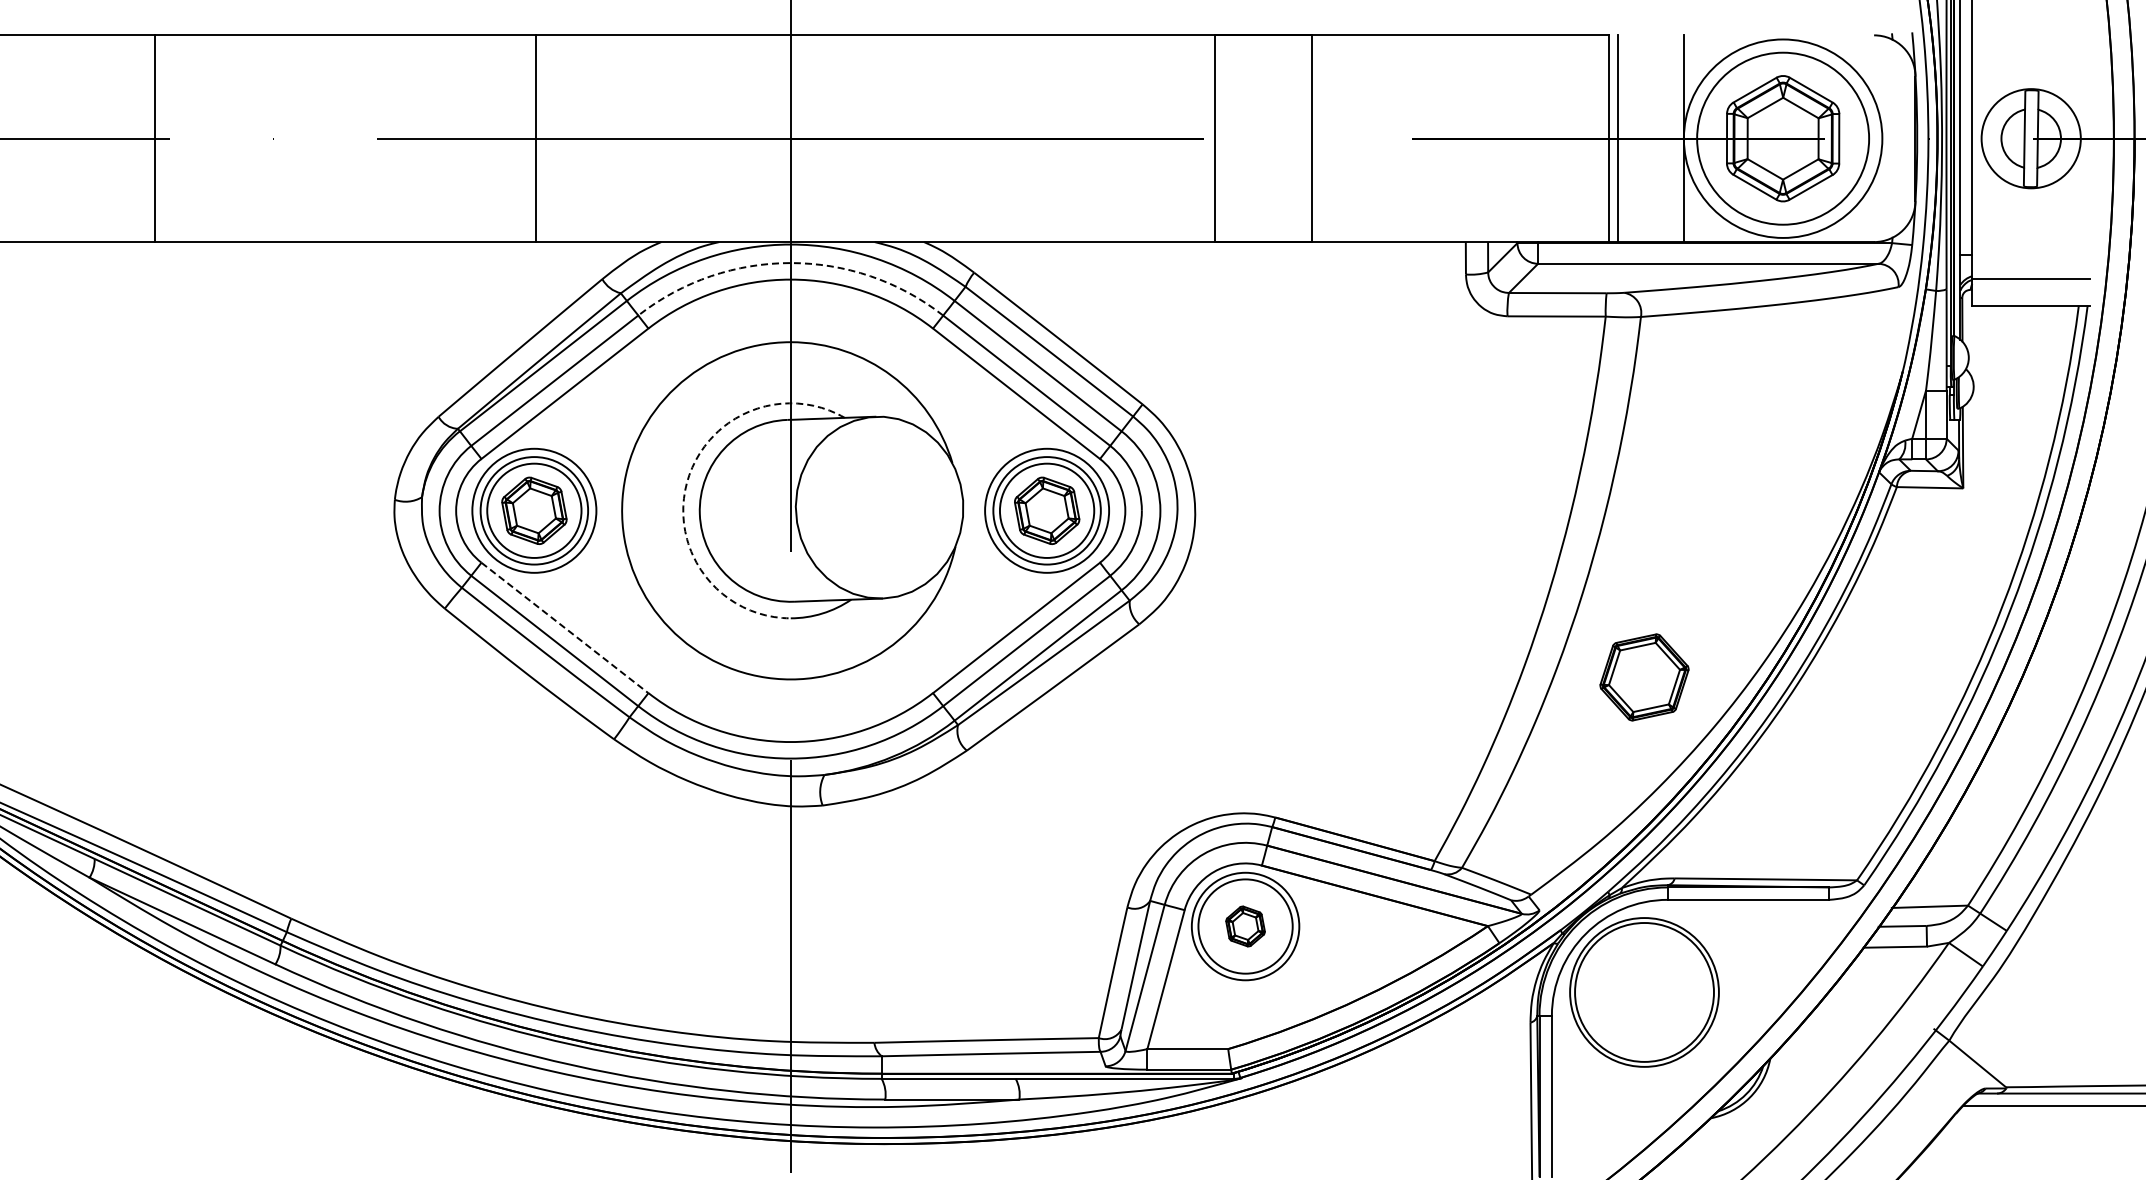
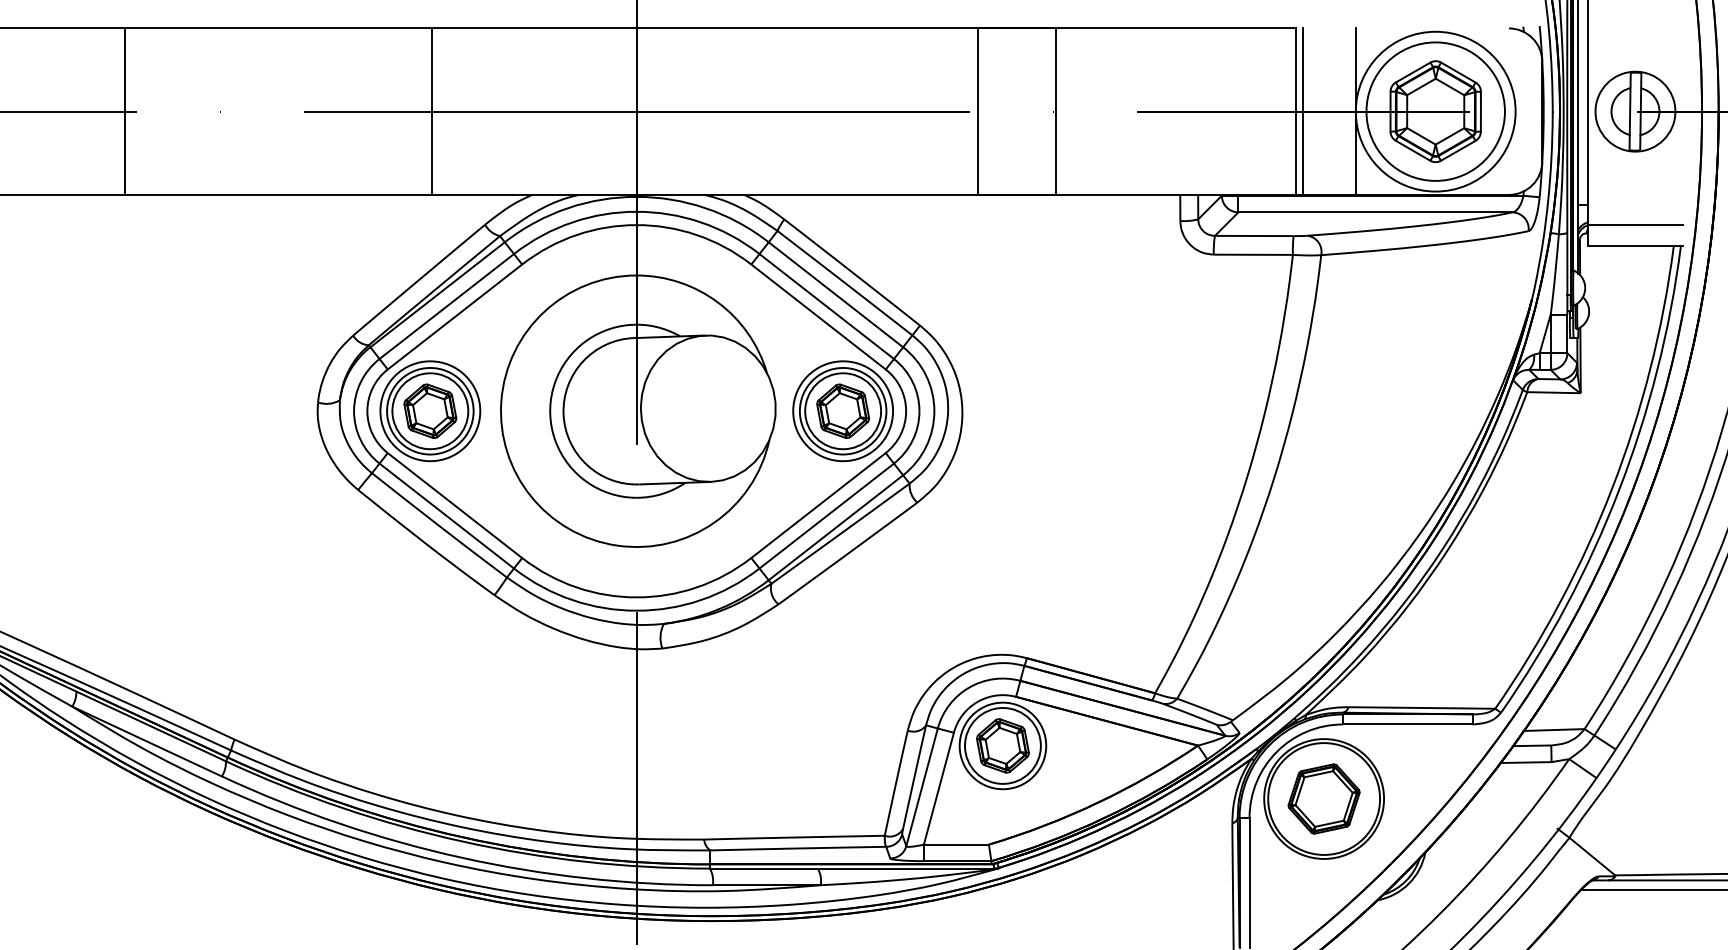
arc: (790, 263) -> (636, 212), dashed -> solid
arc: (686, 482) -> (552, 388), dashed -> solid
line: (564, 627) -> (454, 505), dashed -> solid
part: (1644, 677) -> (1324, 799), moved
part: (1245, 926) -> (1002, 745), size x1.67

